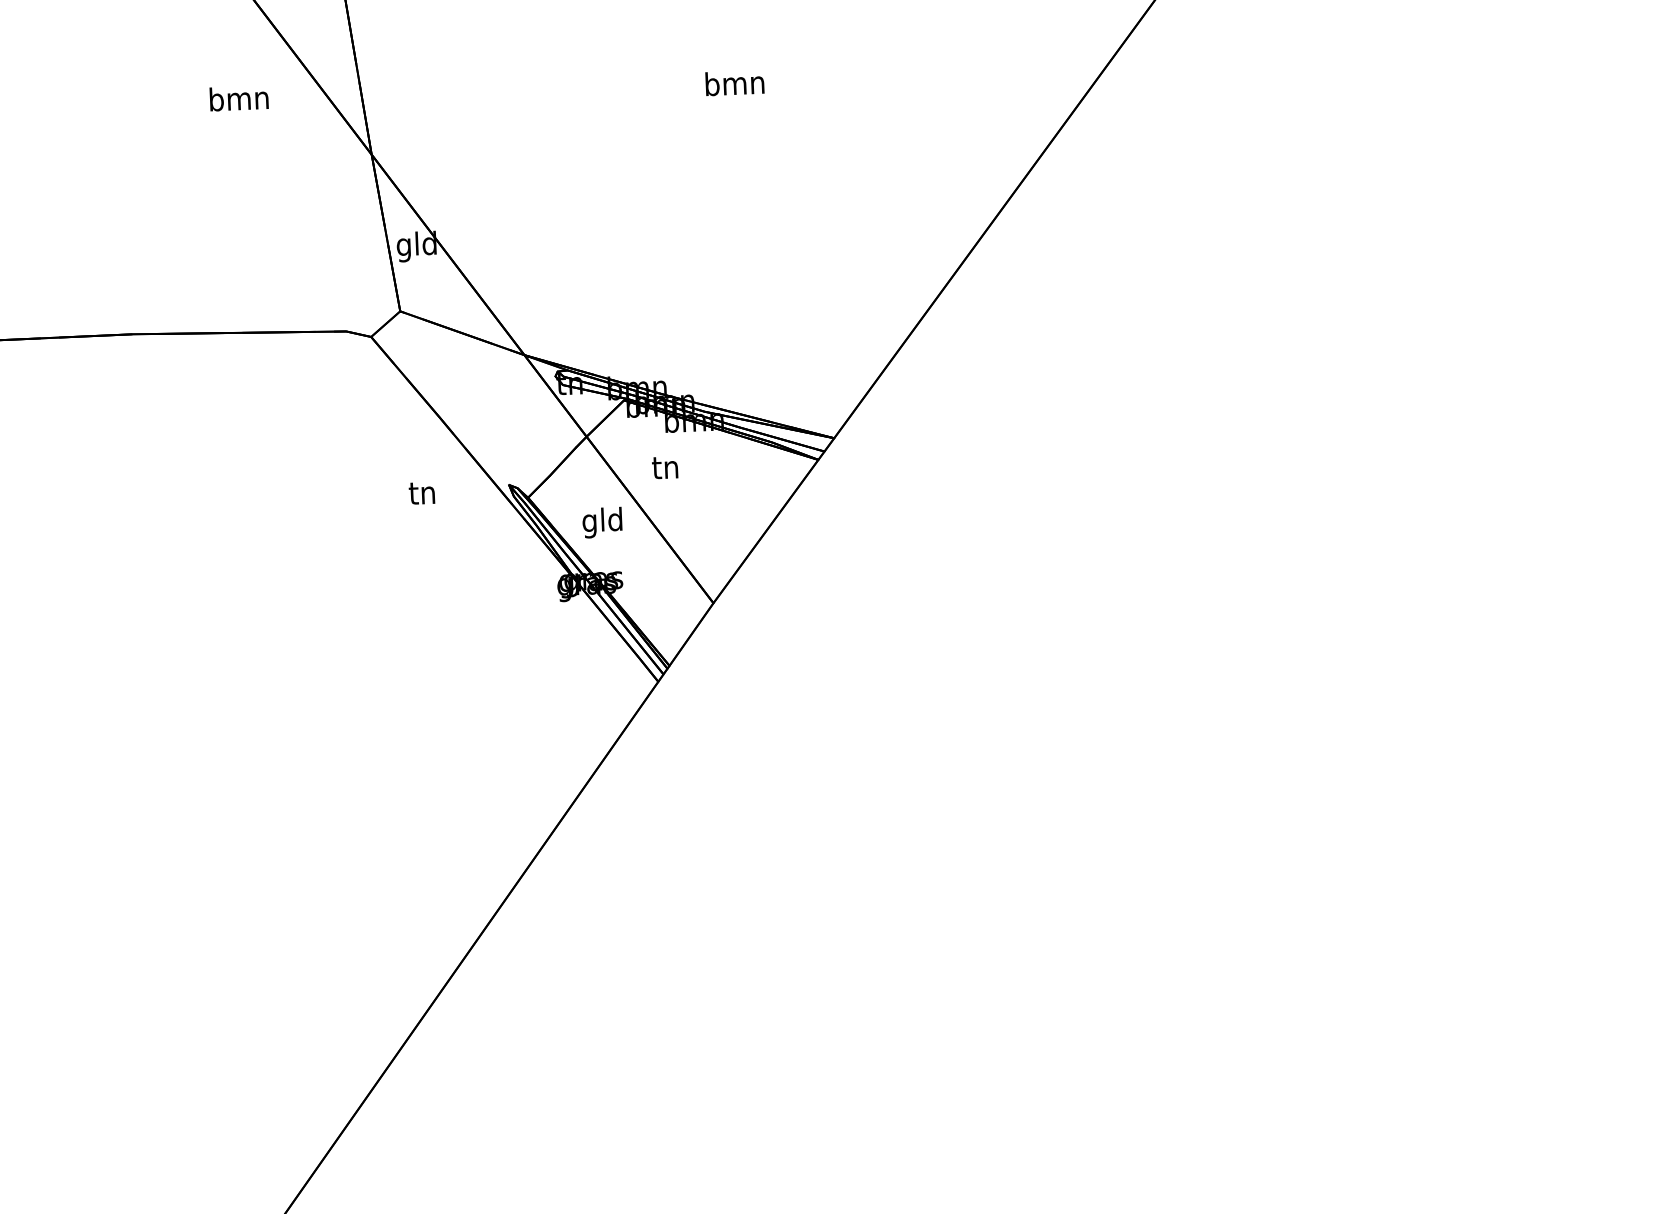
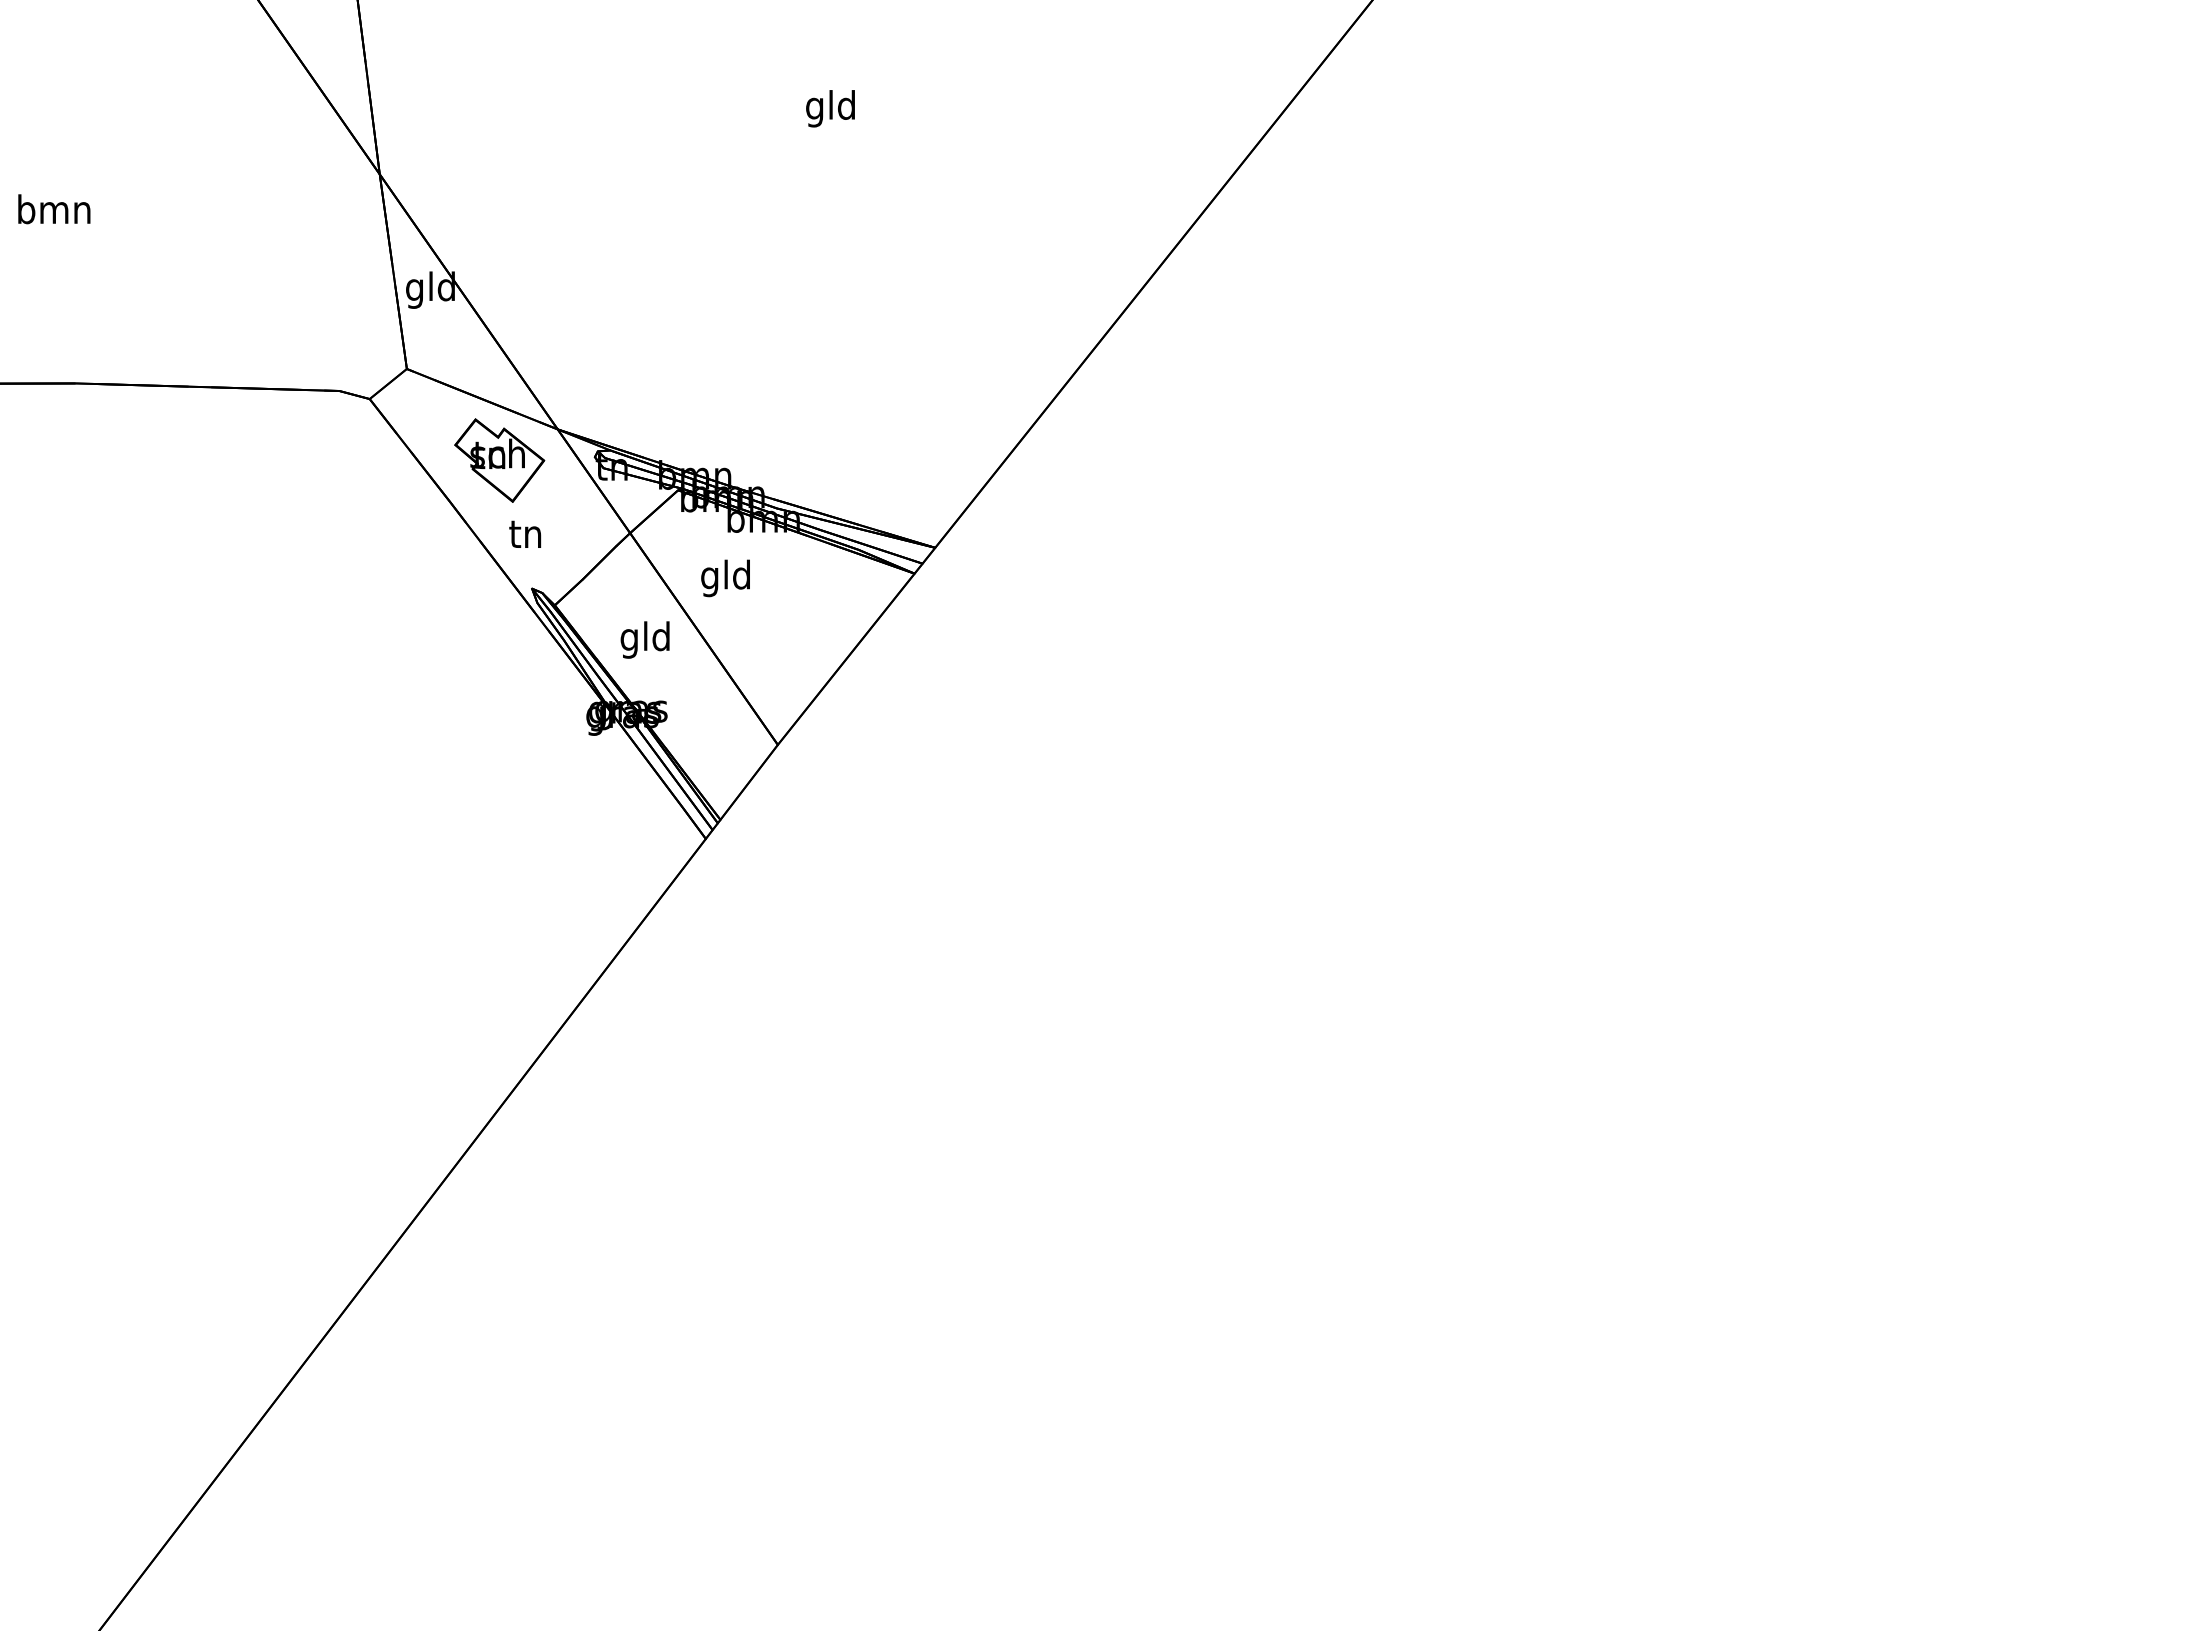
text: (735, 85) -> (831, 108), bmn -> gld
text: (239, 98) -> (54, 209), moved
part: (478, 382) -> (499, 460), added
text: (665, 470) -> (725, 578), tn -> gld
text: (422, 492) -> (525, 533), moved

